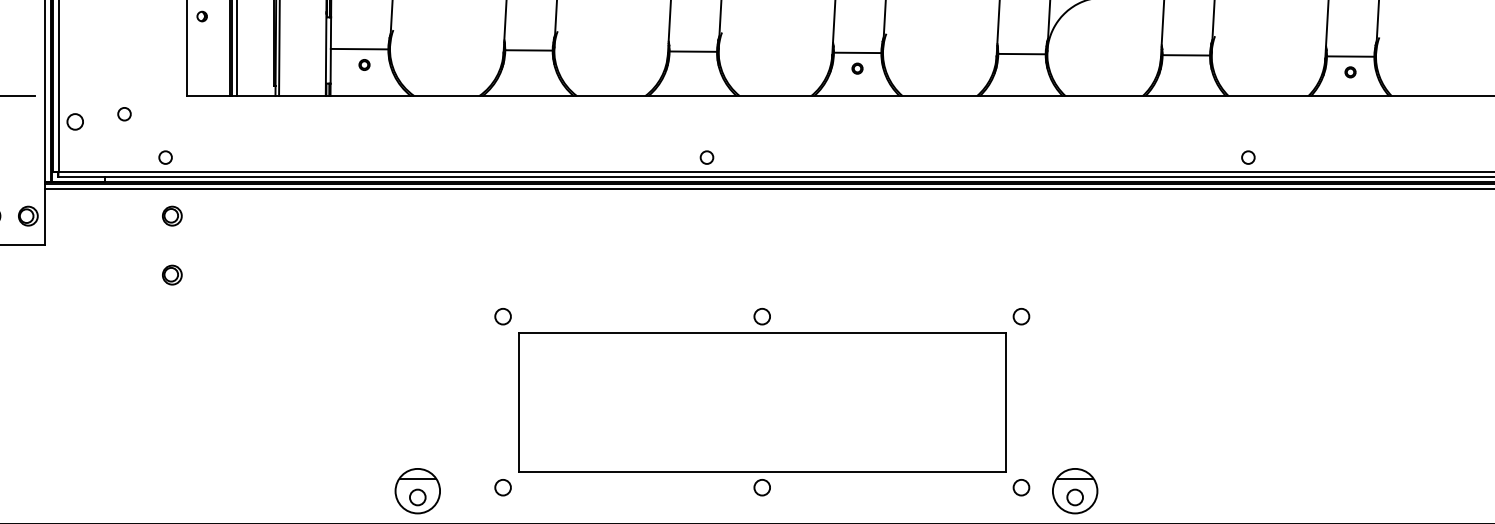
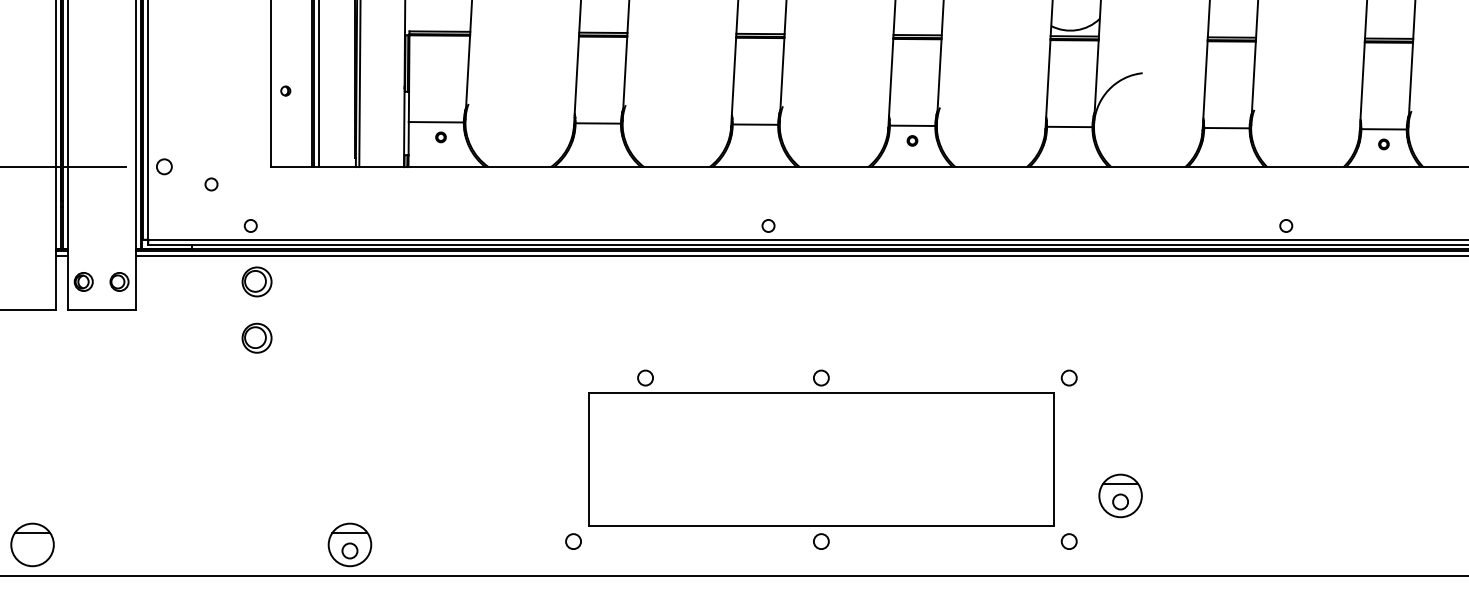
circle: (75, 121) -> (164, 166), moved
part: (172, 215) -> (257, 281), size x1.6
part: (172, 275) -> (257, 338), size x1.6
circle: (503, 316) -> (645, 377), moved
part: (417, 490) -> (349, 544), moved
part: (1075, 490) -> (1120, 495), moved

